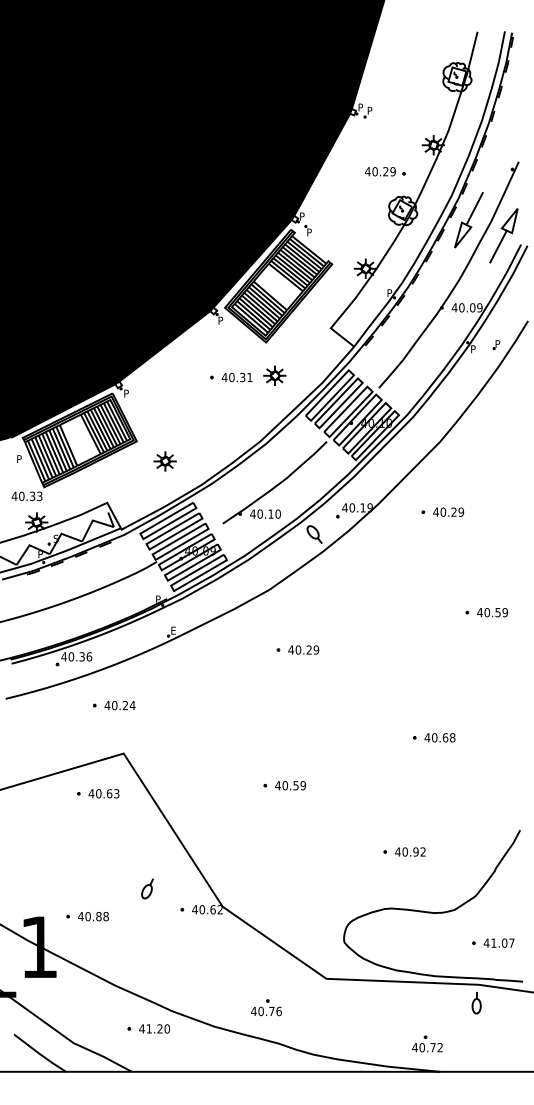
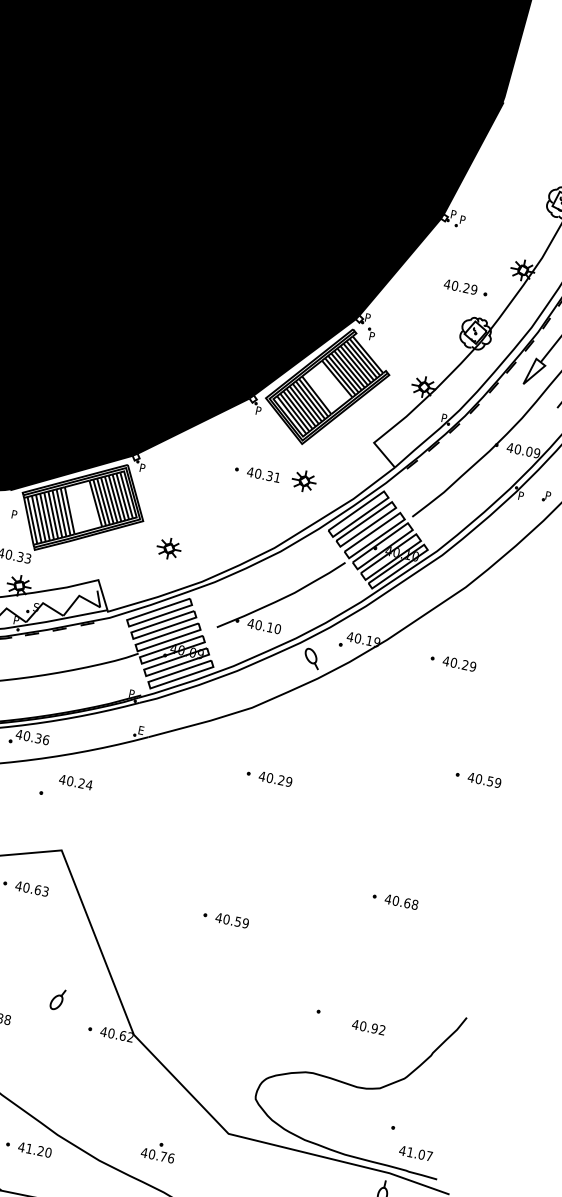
text: (119, 705) -> (75, 782), moved
text: (410, 851) -> (368, 1026), moved
text: (498, 942) -> (415, 1152), moved

